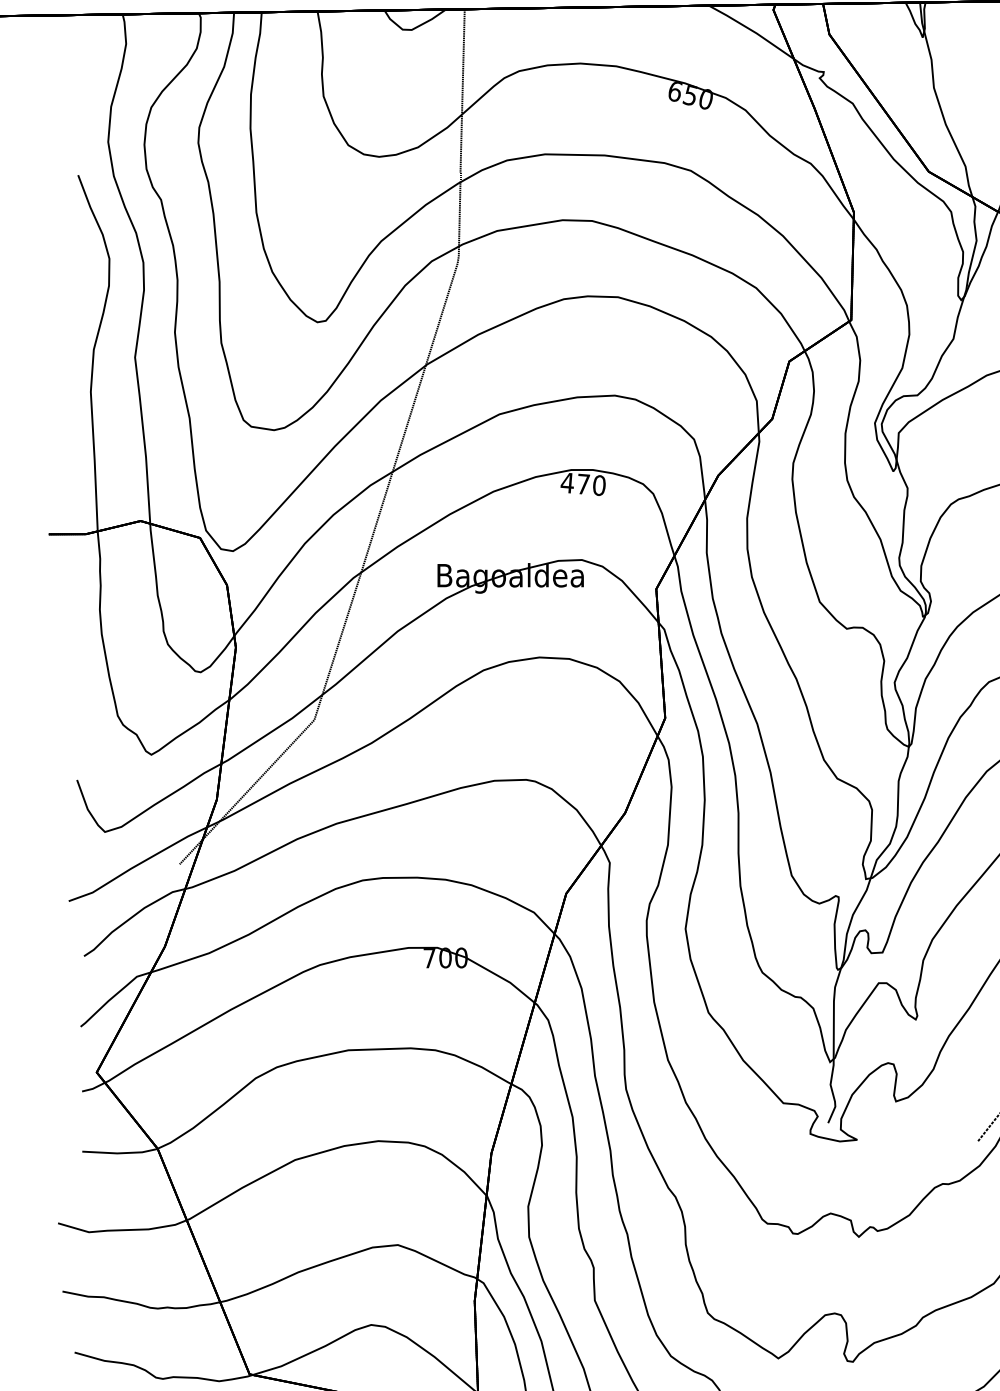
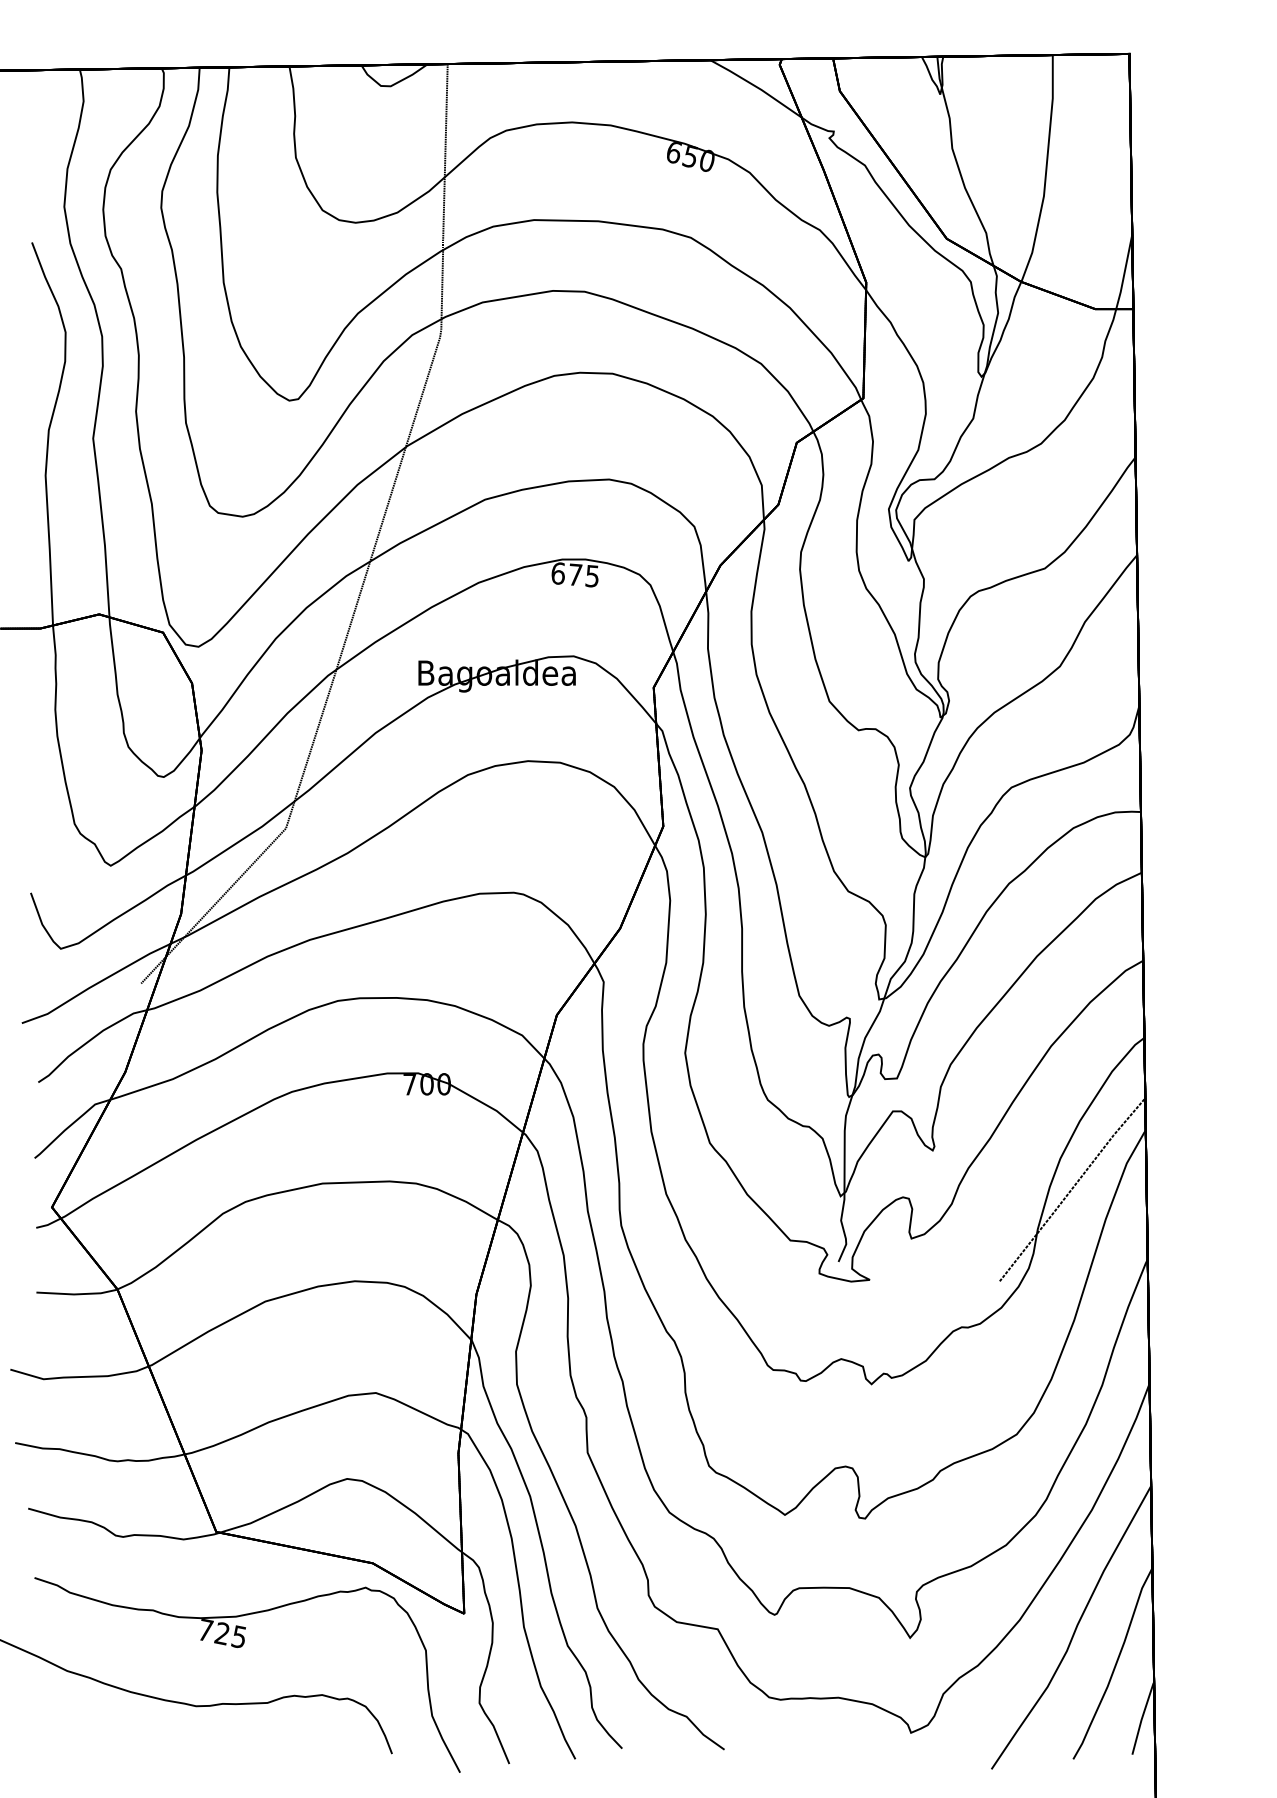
text: (582, 483) -> (574, 574), 470 -> 675

